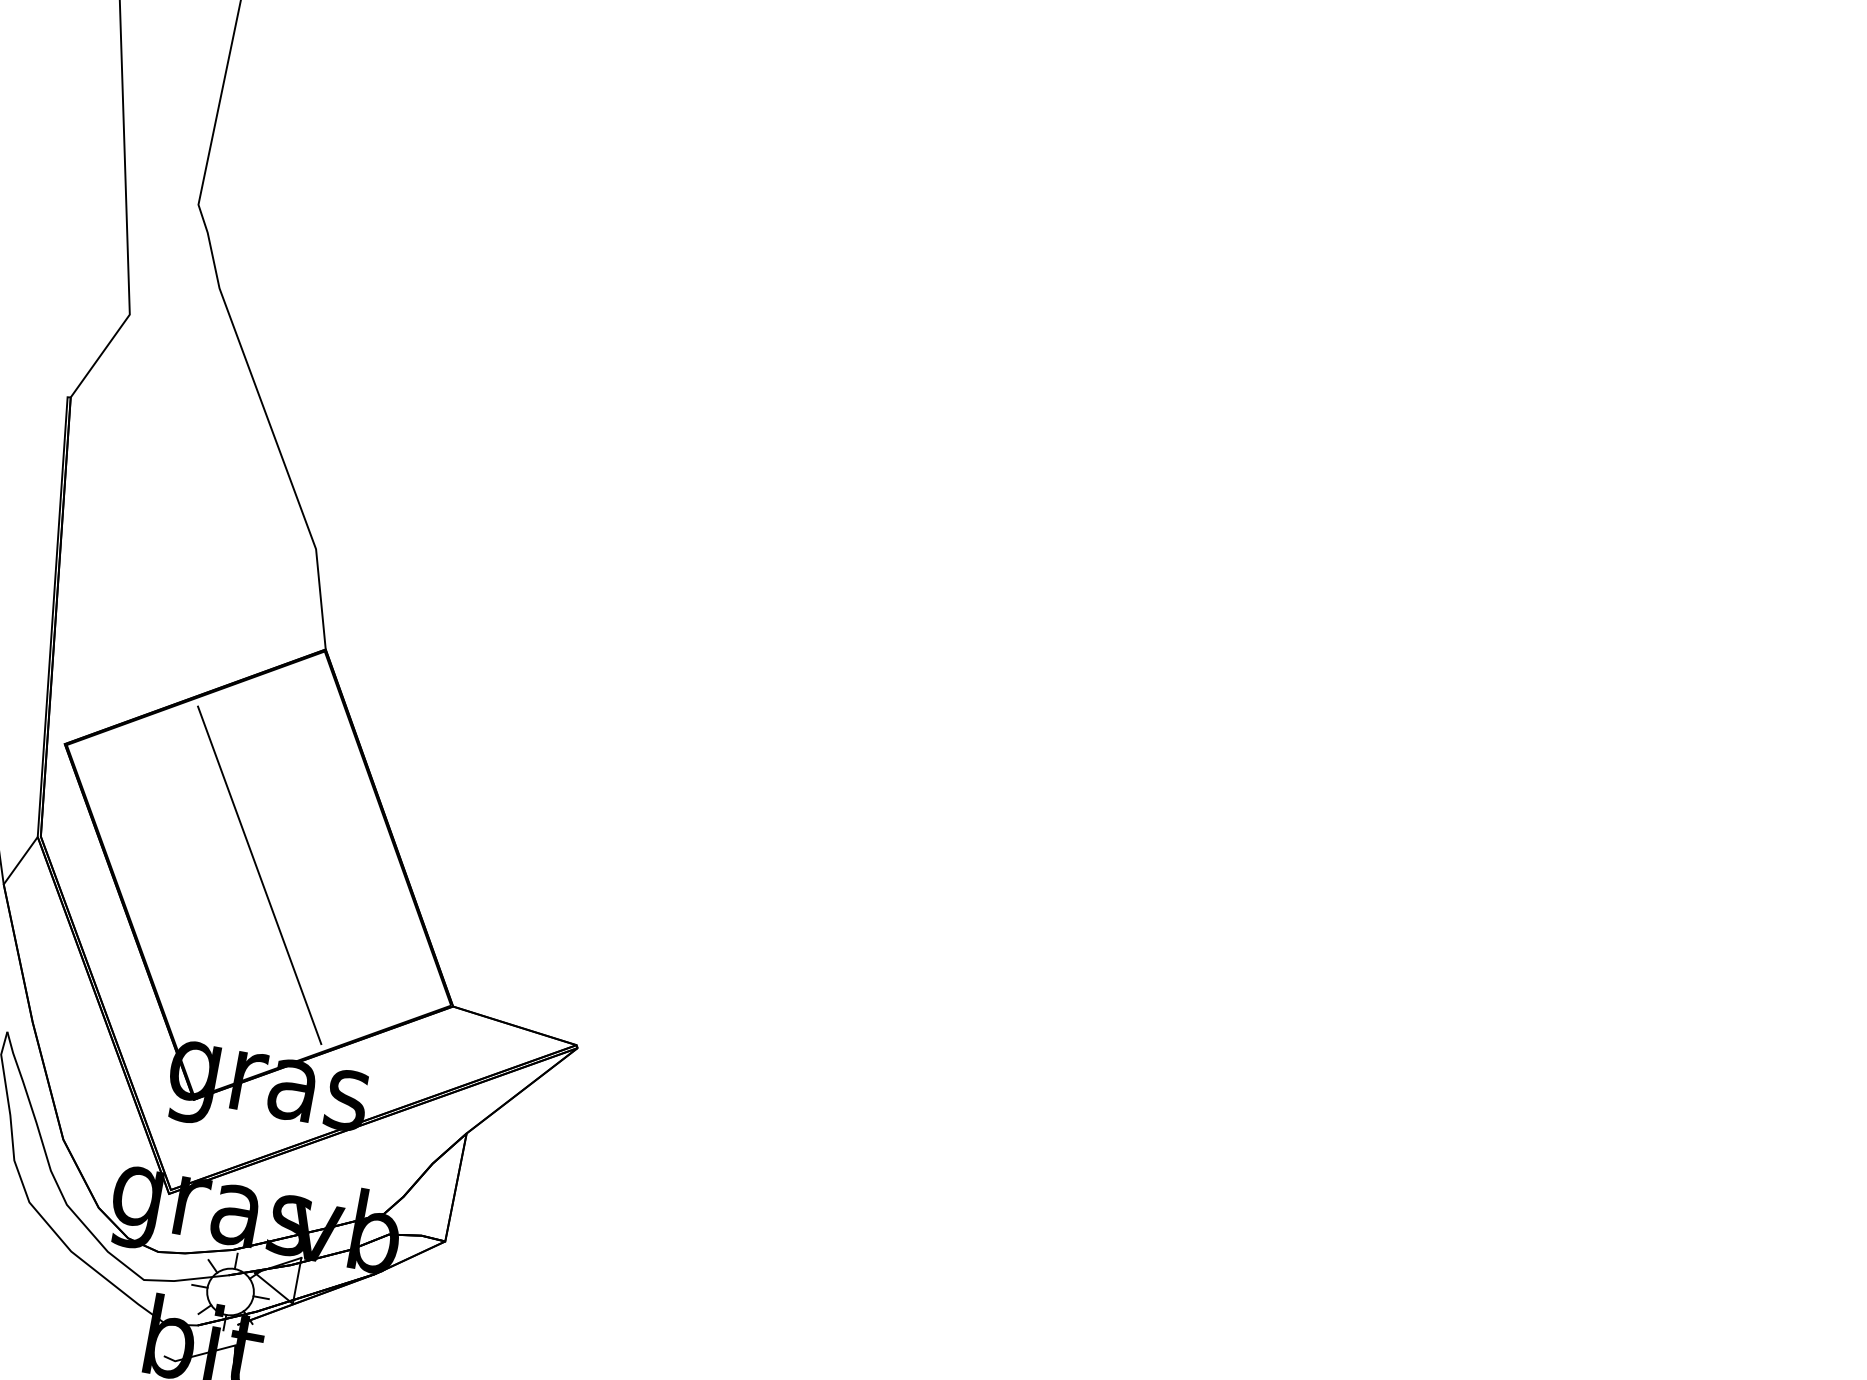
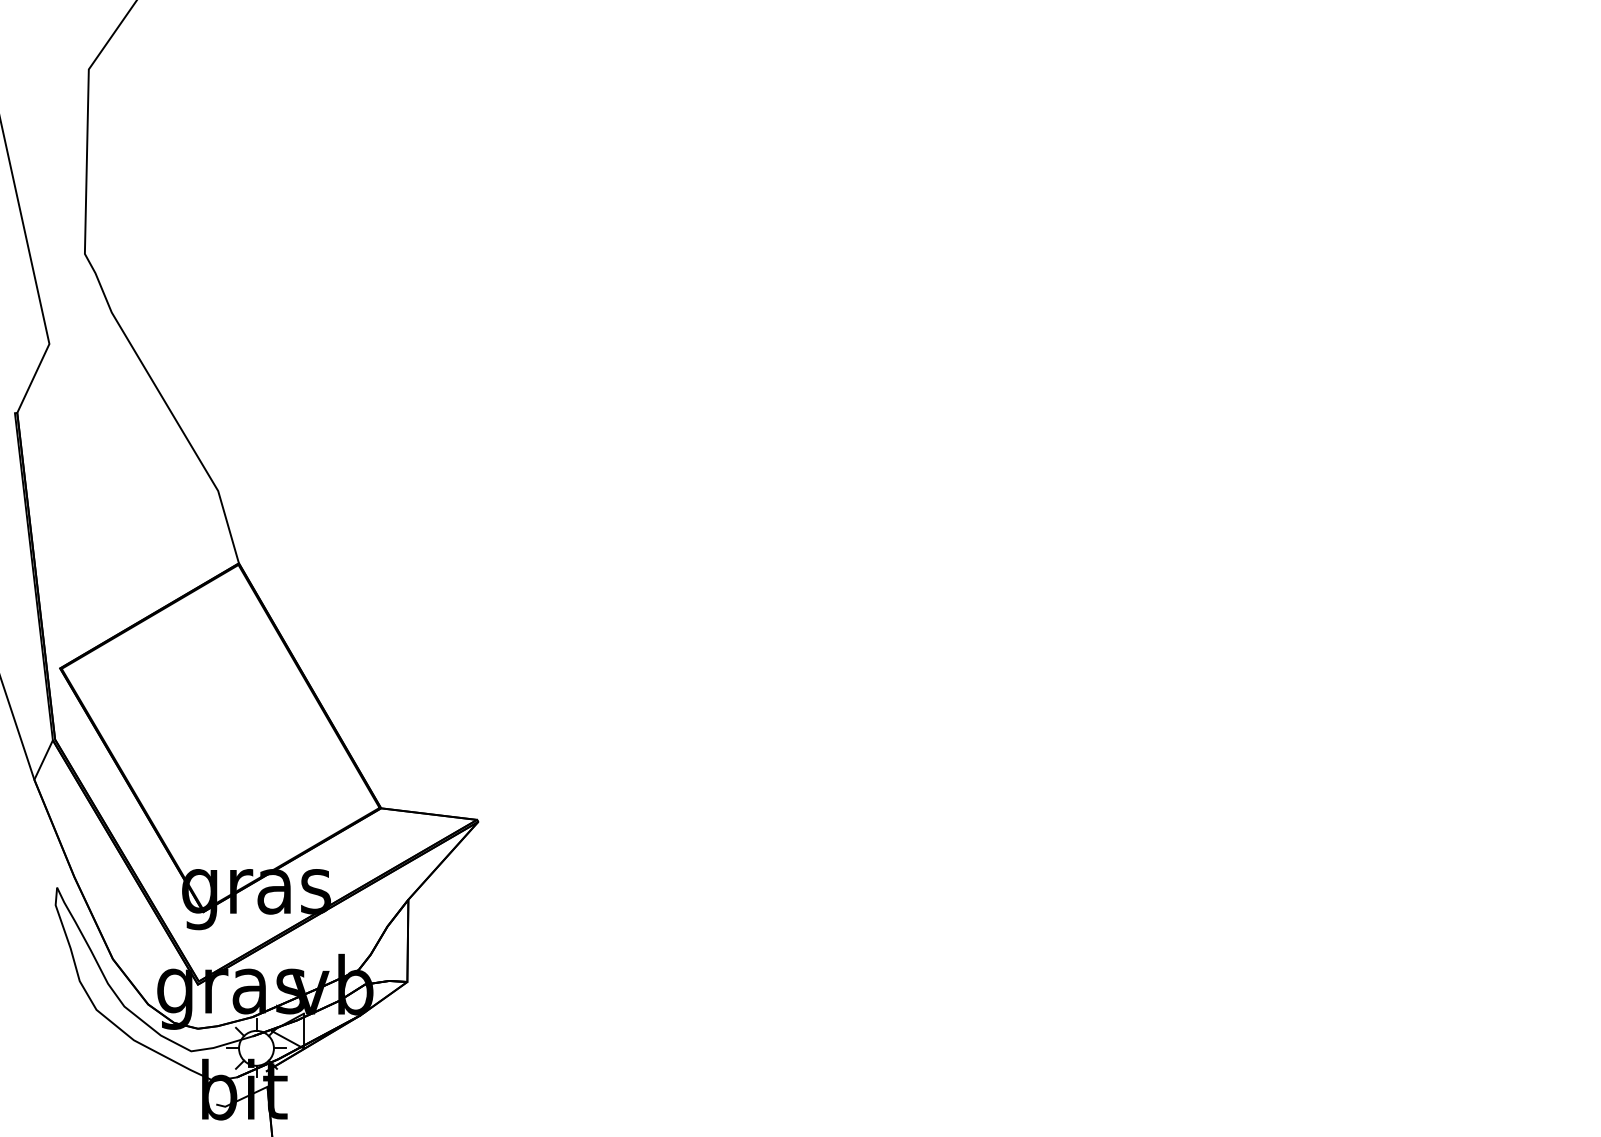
line: (258, 874) -> (220, 737), removed

